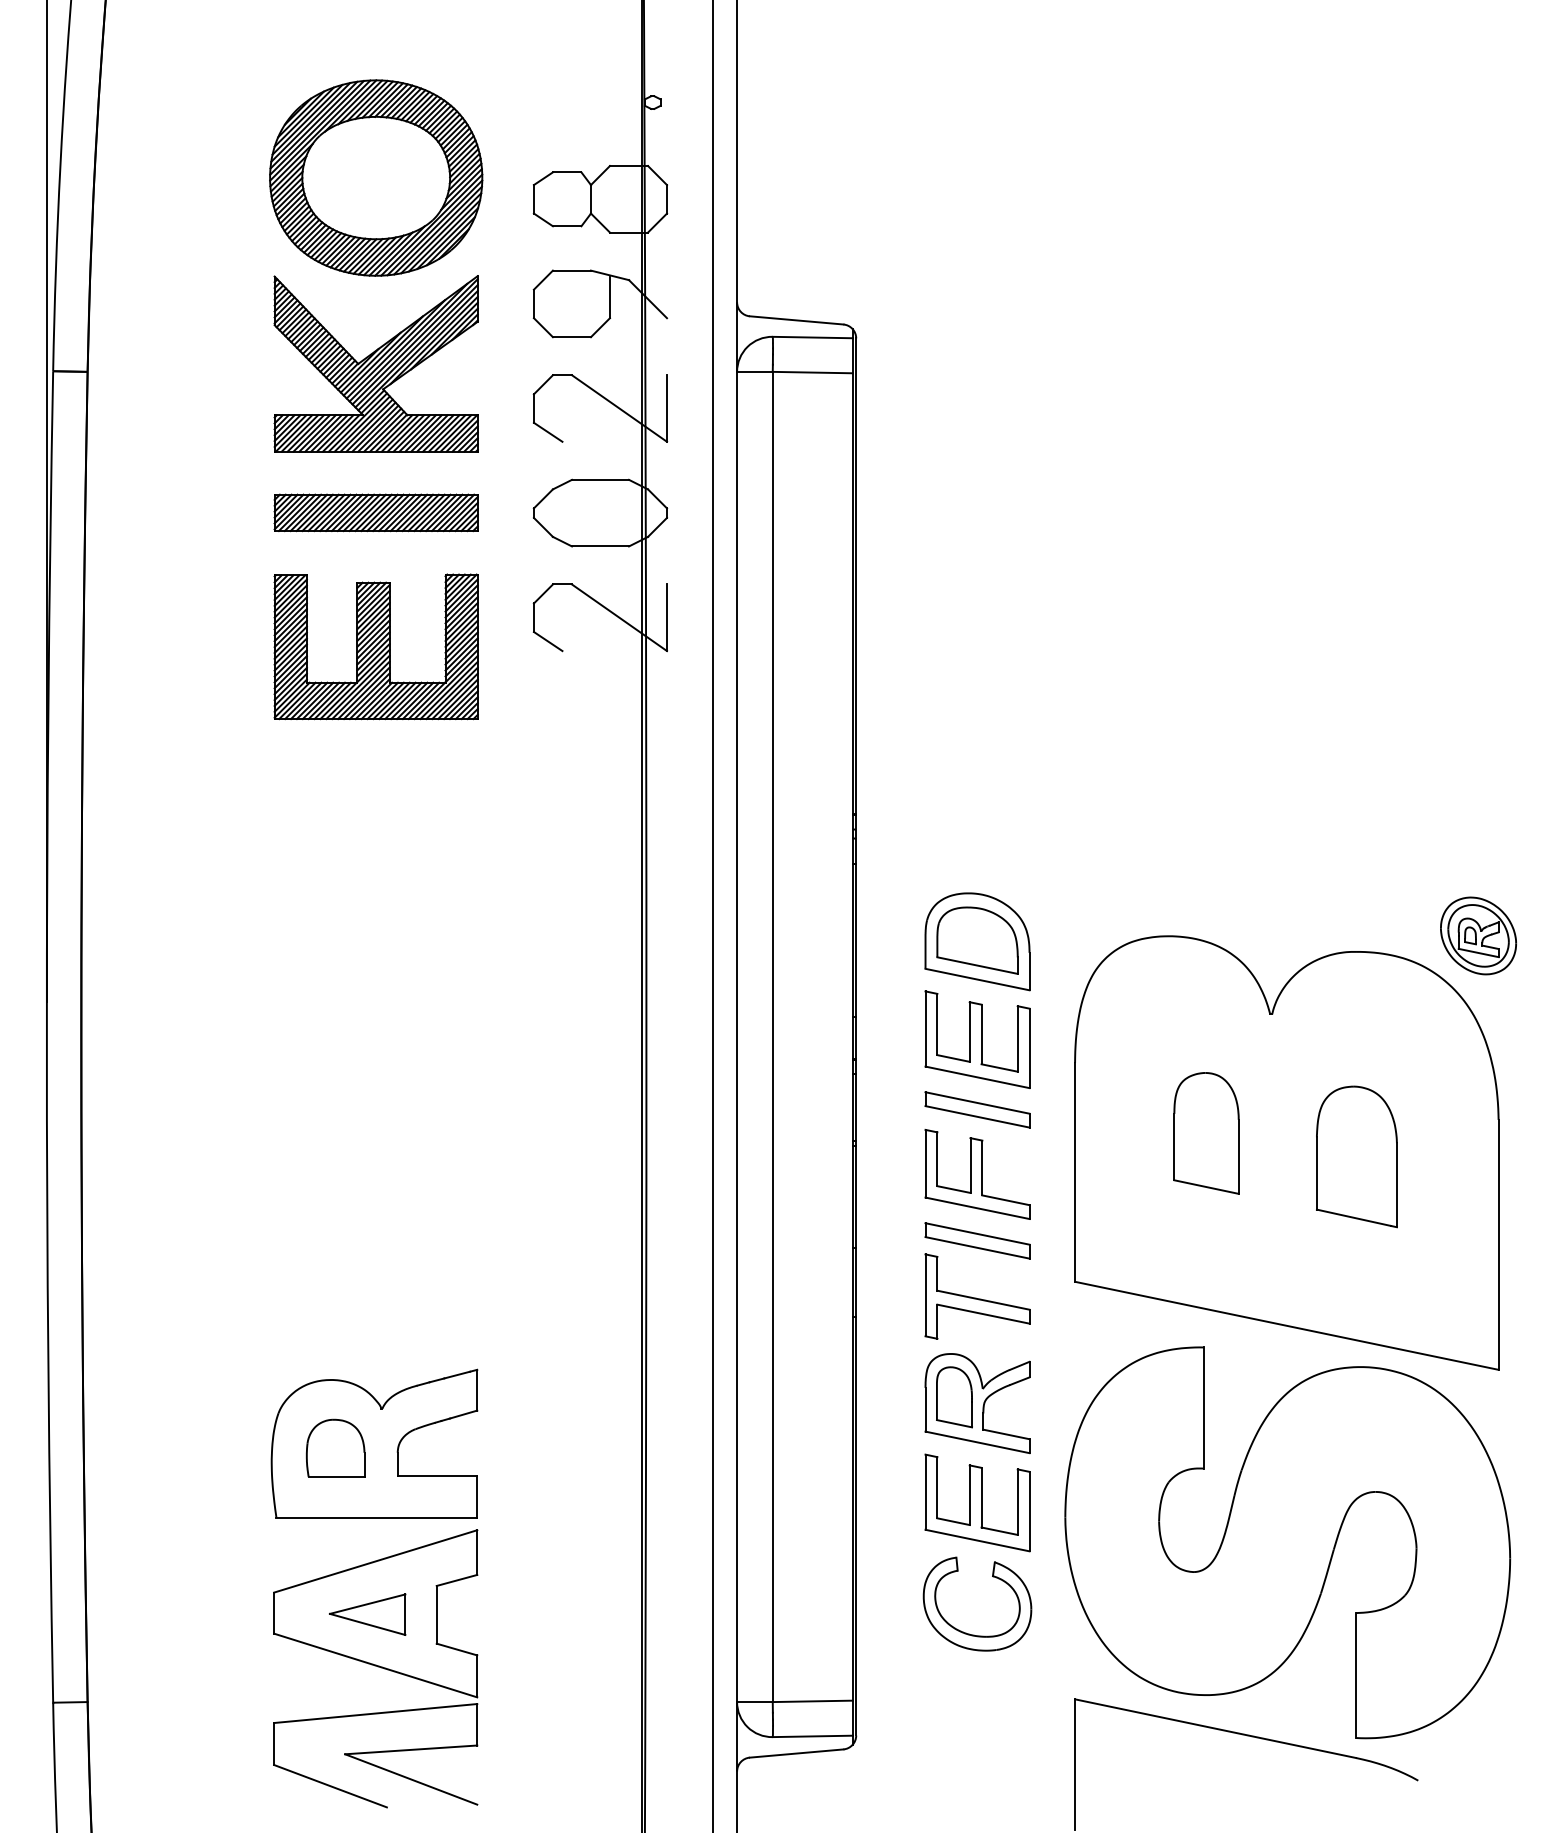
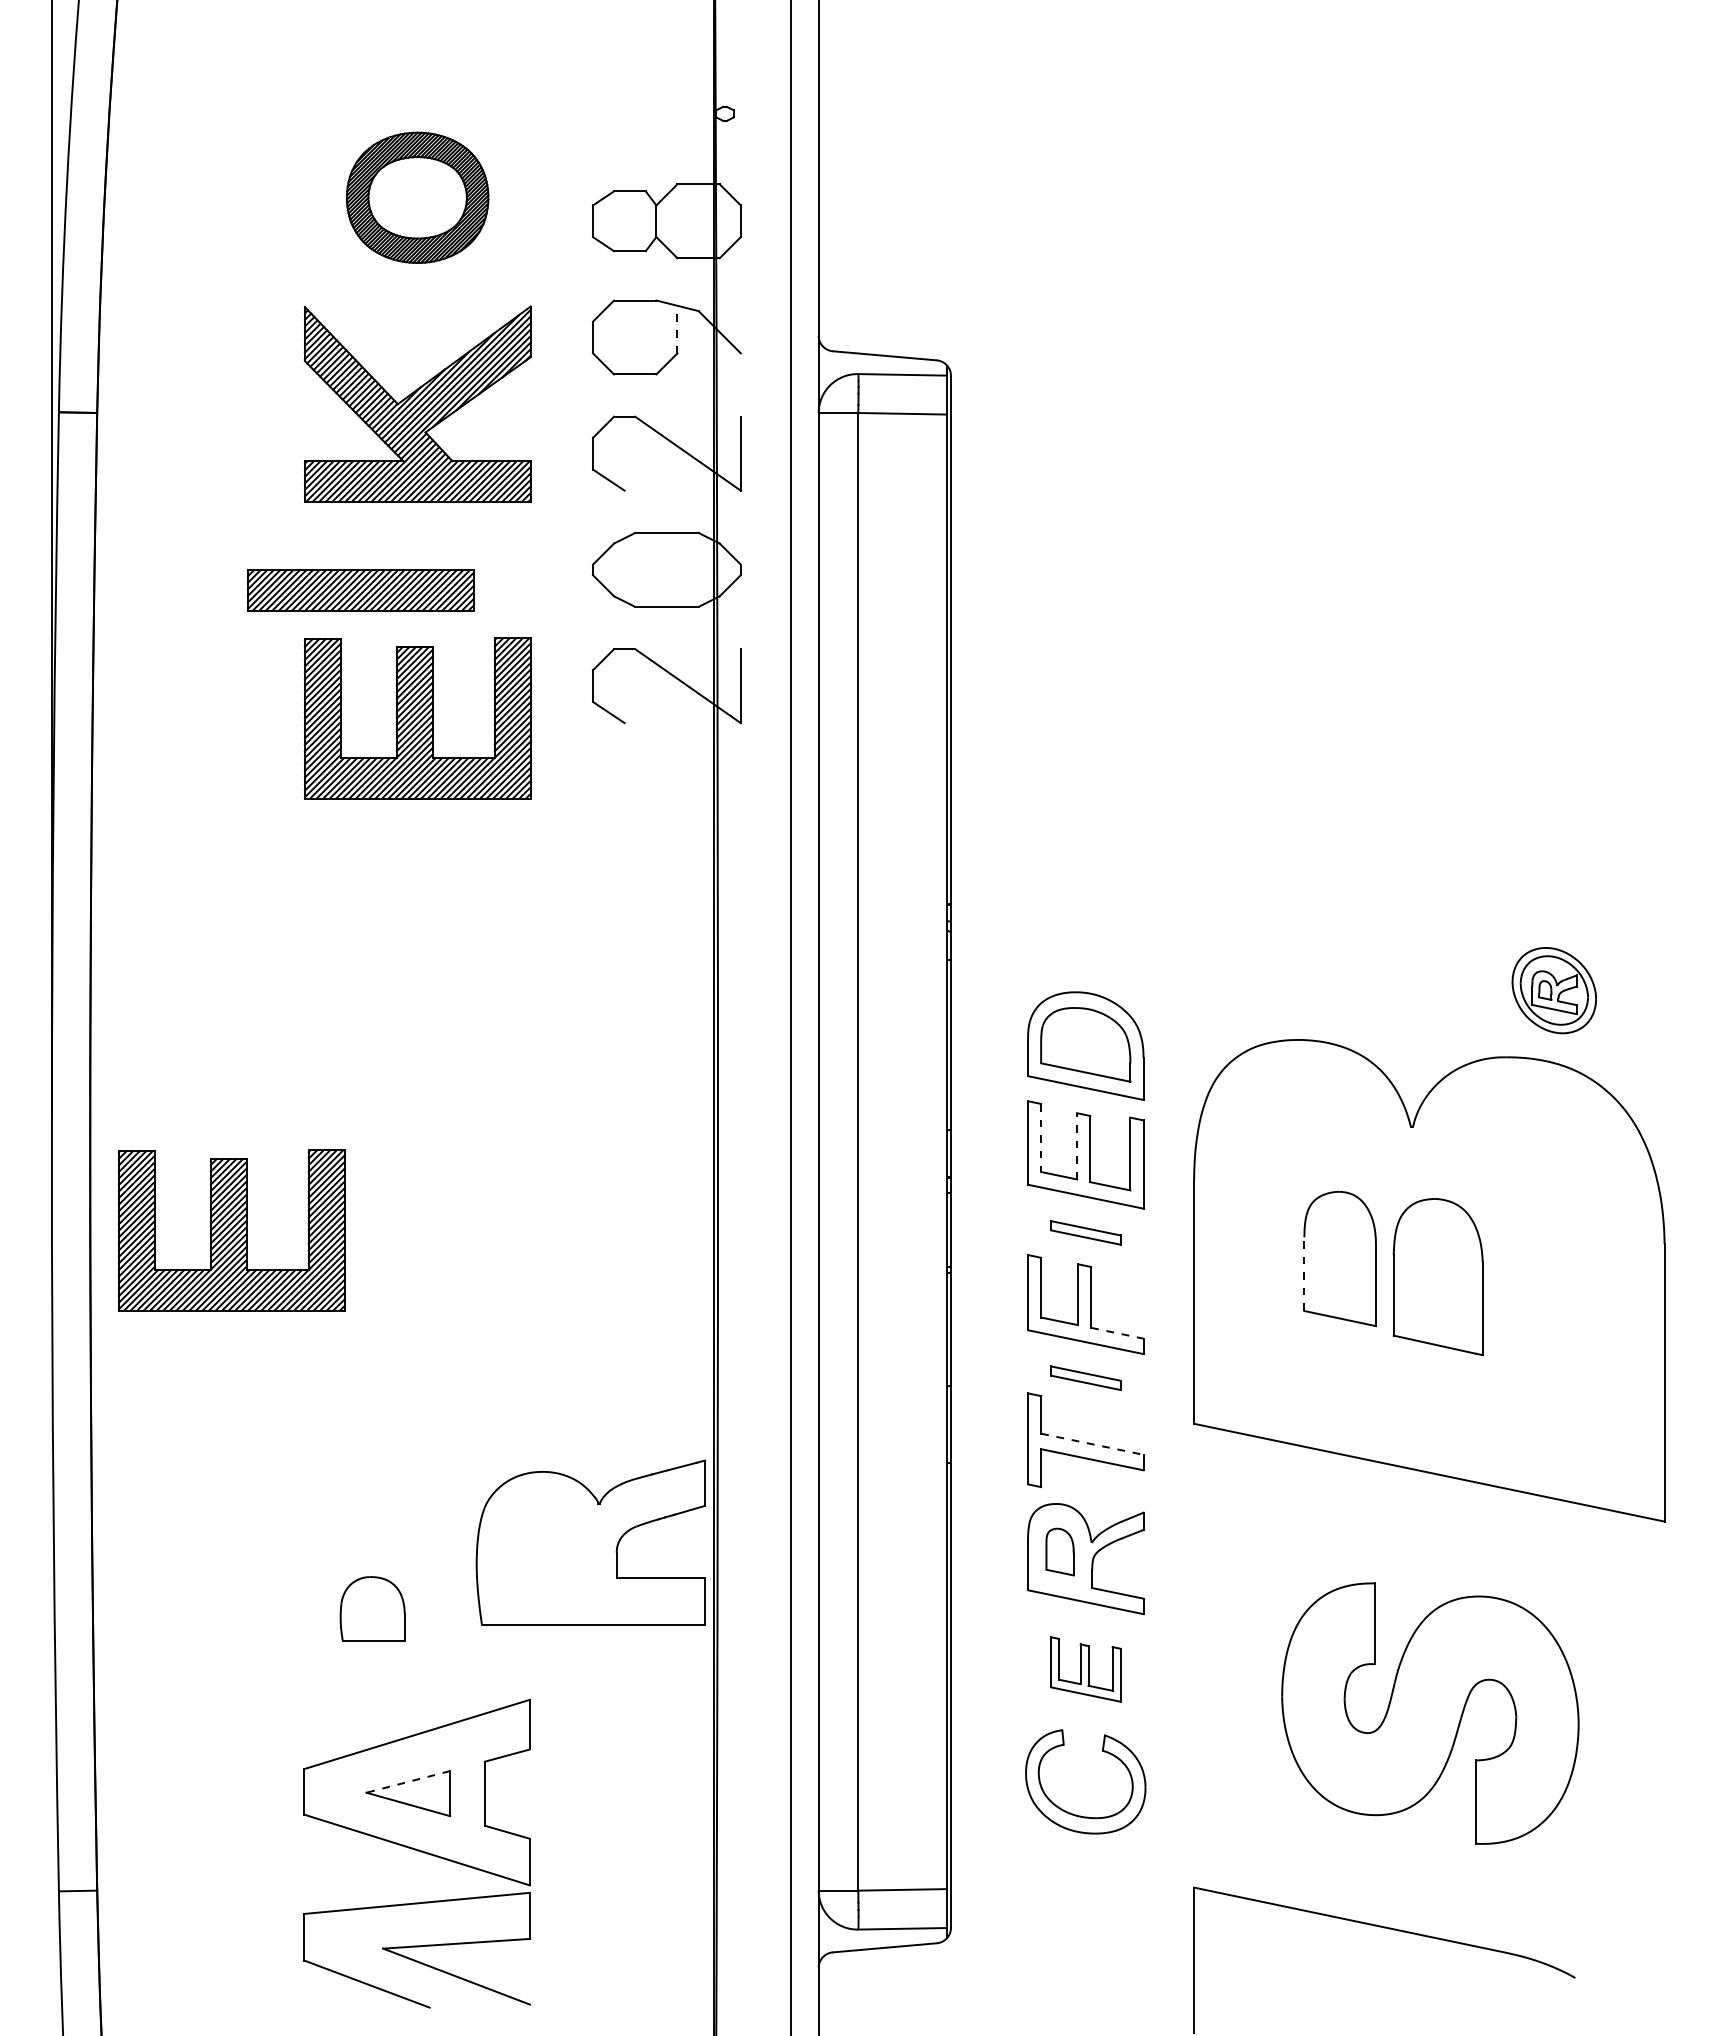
part: (375, 177) -> (417, 197), size x0.6
line: (610, 297) -> (677, 330), solid -> dashed
part: (375, 512) -> (360, 590), moved
part: (1477, 935) -> (1553, 990), moved
line: (937, 1024) -> (1041, 1138), solid -> dashed
line: (970, 1031) -> (1077, 1145), solid -> dashed
part: (208, 1107) -> (231, 1230), added
part: (977, 1109) -> (1085, 1232), size x0.6
line: (1174, 1147) -> (1304, 1274), solid -> dashed
part: (1356, 1157) -> (1437, 1277), moved
line: (1006, 1200) -> (1117, 1333), solid -> dashed
part: (977, 1240) -> (1085, 1377), size x0.6
line: (983, 1300) -> (1092, 1444), solid -> dashed
part: (953, 1396) -> (1059, 1551), size x0.7
part: (374, 1443) -> (590, 1542), moved
part: (977, 1502) -> (1085, 1669), size x0.6
part: (1287, 1542) -> (1430, 1713), size x0.6
line: (366, 1604) -> (407, 1782), solid -> dashed

